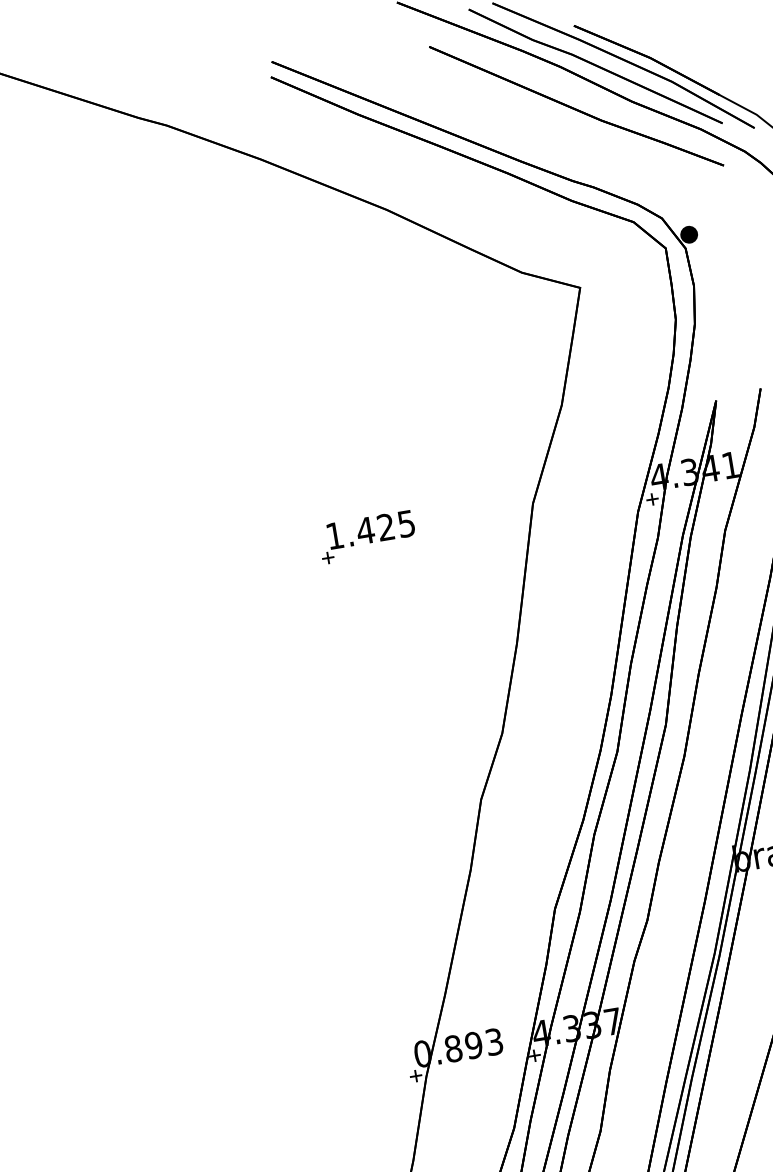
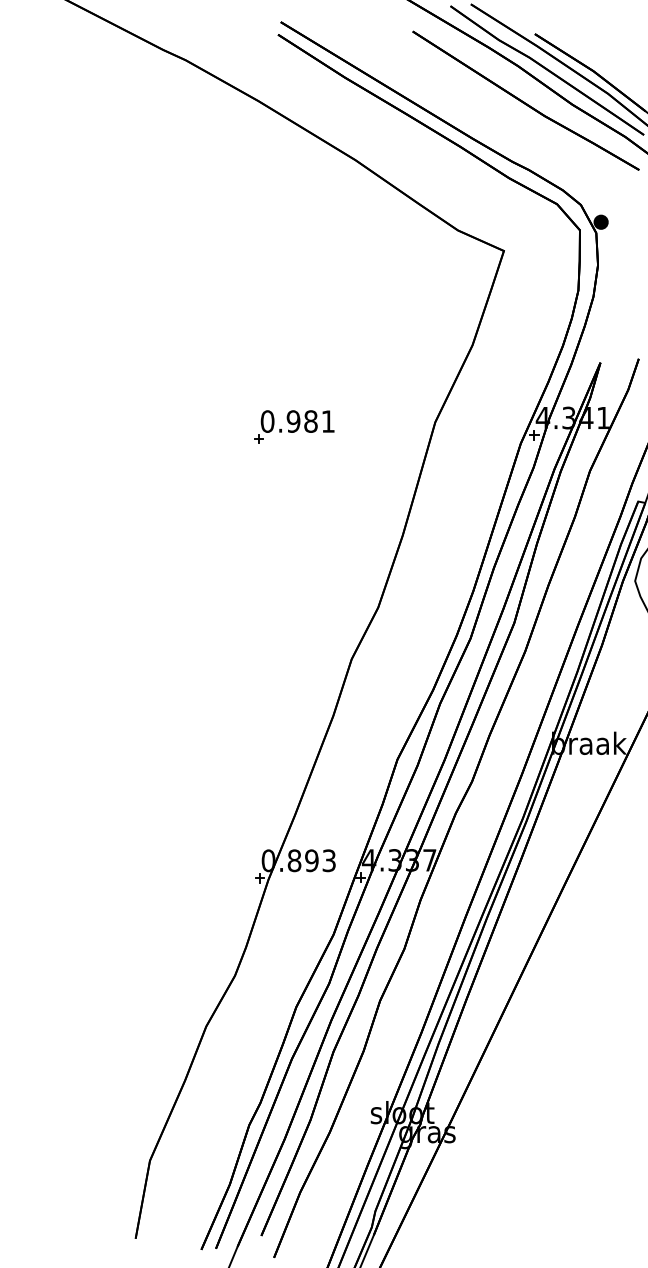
text: (370, 529) -> (297, 421), 1.425 -> 0.981

